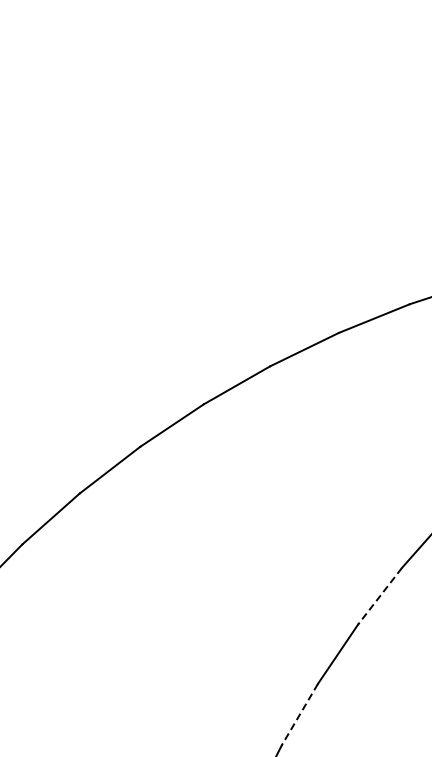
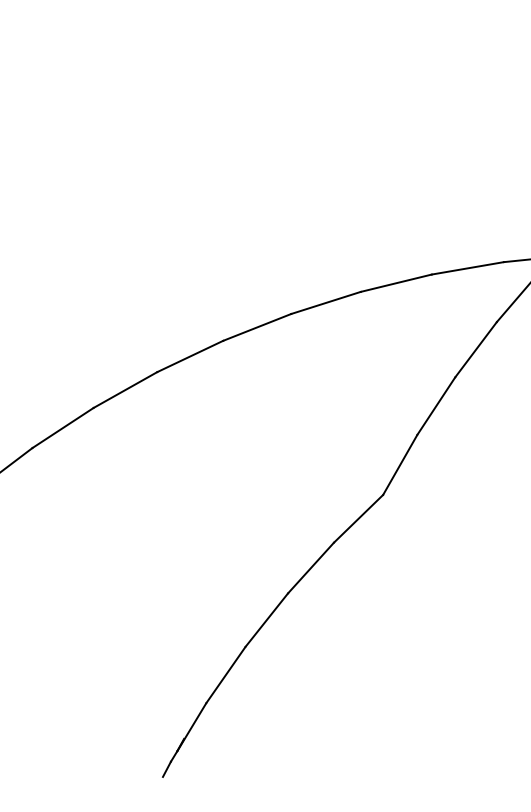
line: (379, 596) -> (310, 568), dashed -> solid
line: (299, 715) -> (225, 675), dashed -> solid

